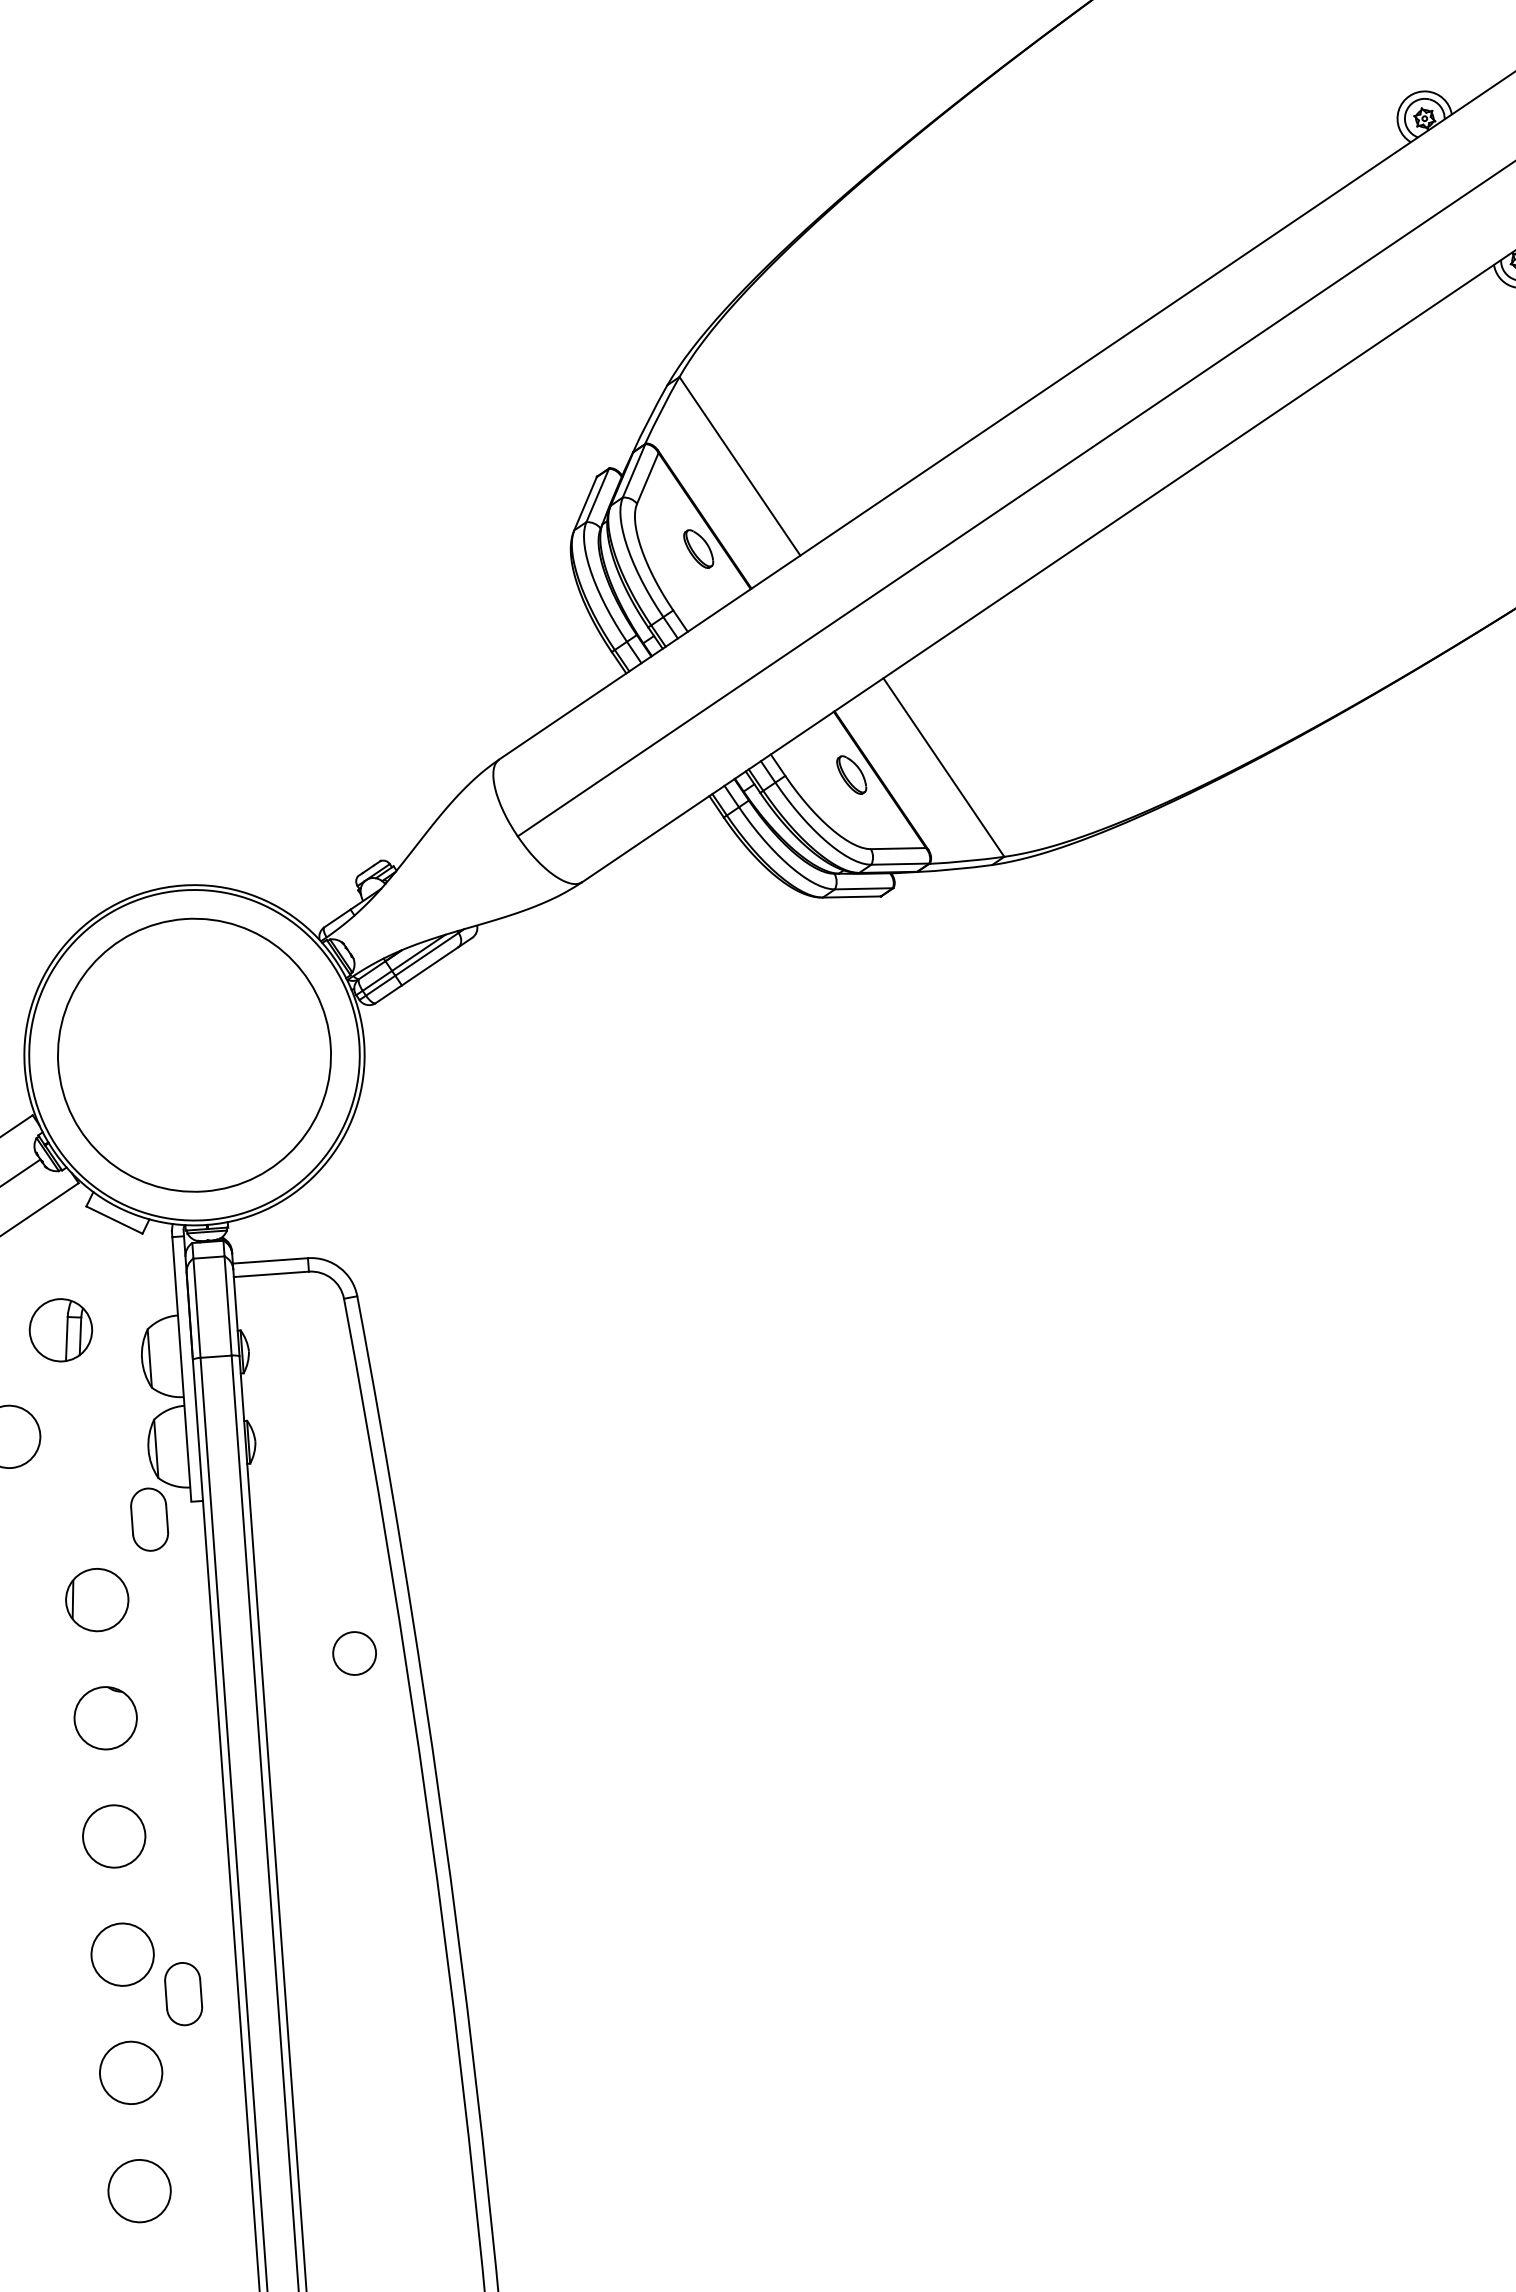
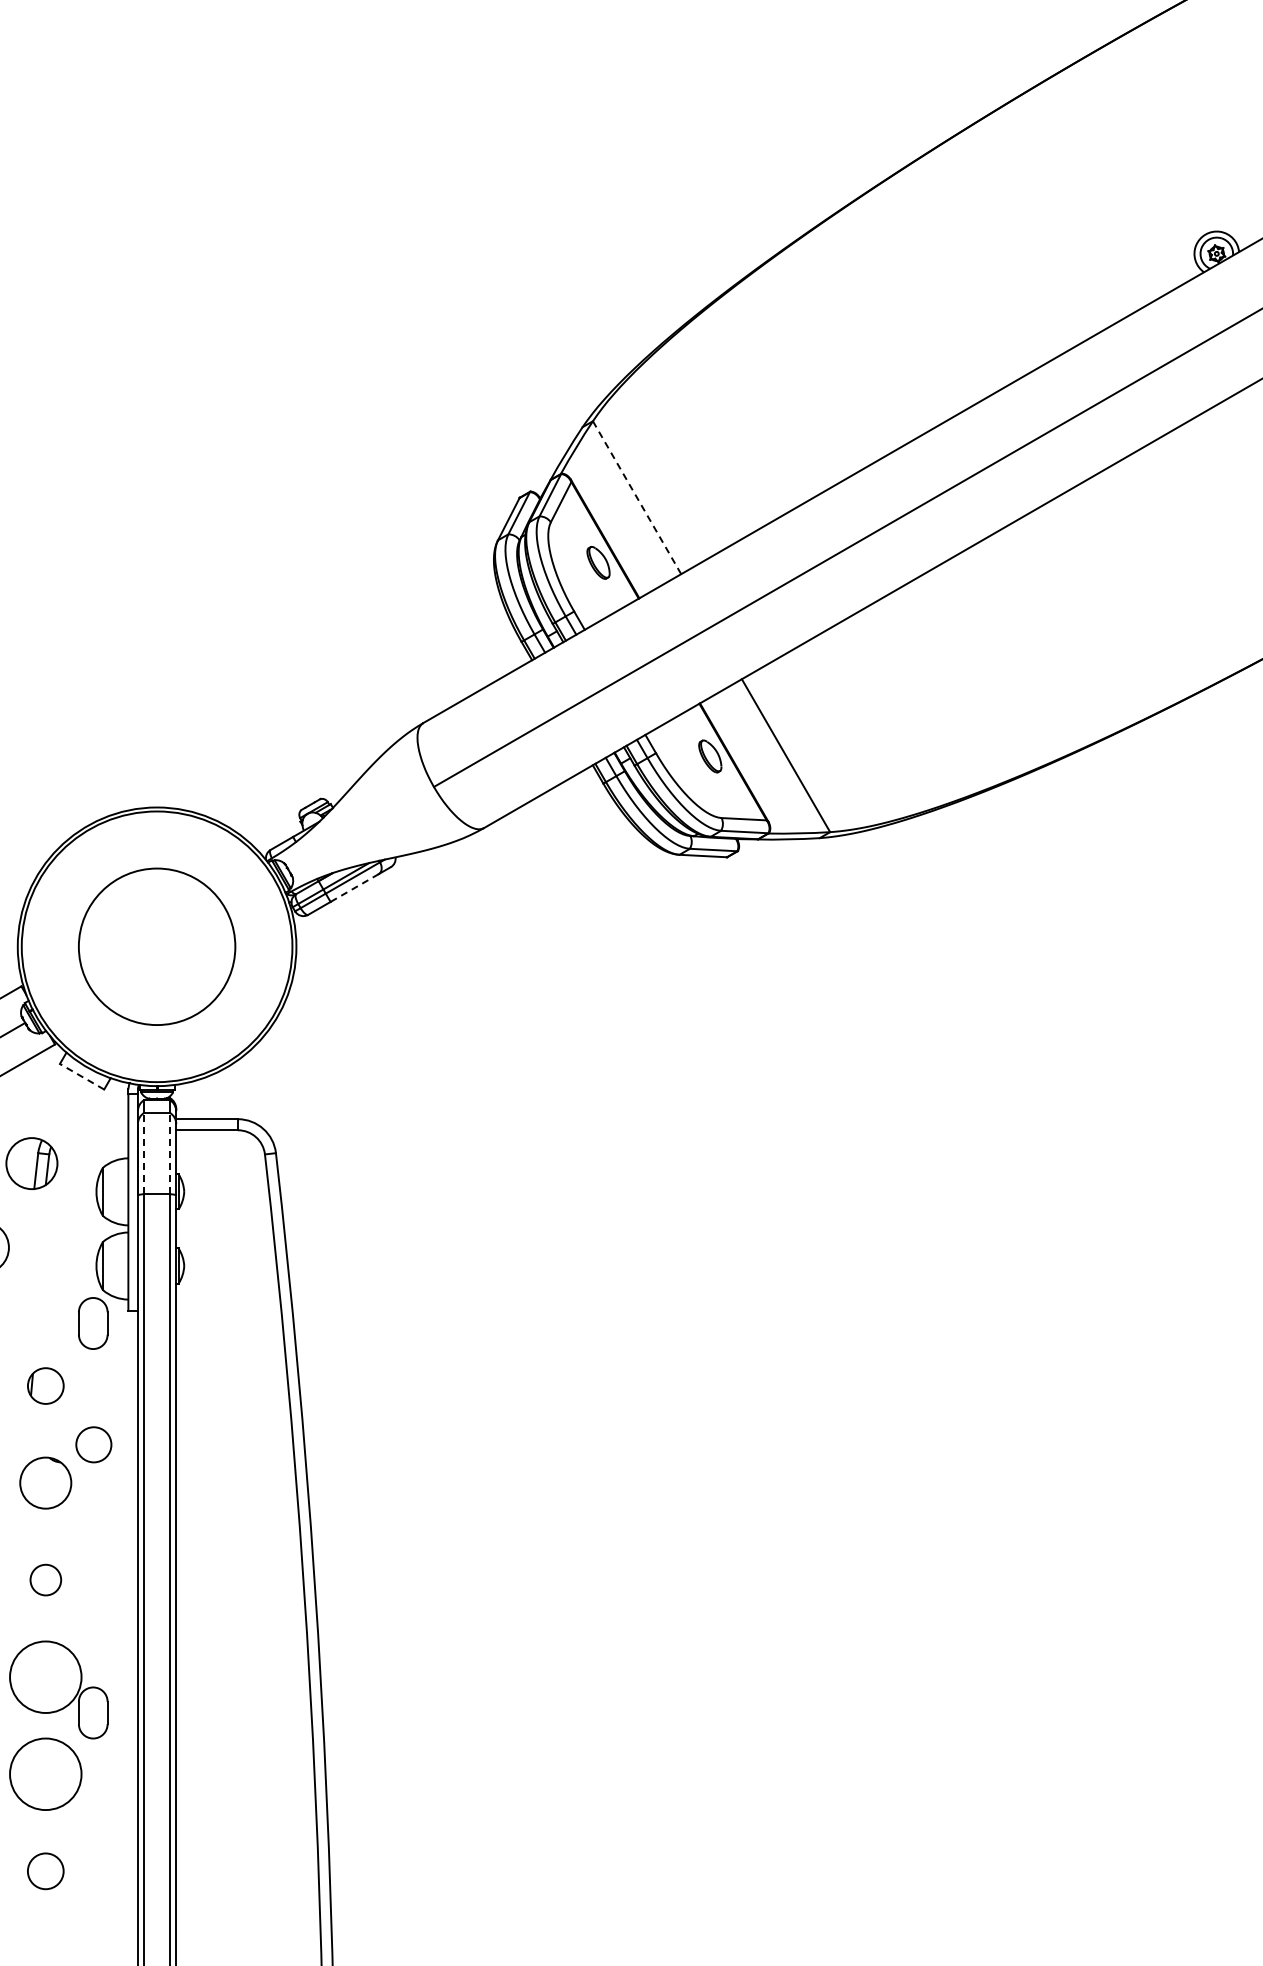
line: (740, 467) -> (637, 498), solid -> dashed
line: (429, 967) -> (354, 888), solid -> dashed
circle: (193, 1054) -> (156, 946), size x0.7
line: (114, 1219) -> (82, 1076), solid -> dashed
line: (227, 1305) -> (169, 1153), solid -> dashed
line: (197, 1308) -> (144, 1153), solid -> dashed
part: (96, 1599) -> (45, 1385), size x0.7
circle: (354, 1653) -> (93, 1444), moved
circle: (113, 1835) -> (45, 1579), size x0.6
circle: (122, 1953) -> (45, 1676), size x1.4
circle: (130, 2071) -> (45, 1773), size x1.4
circle: (139, 2190) -> (45, 1870), size x0.7

